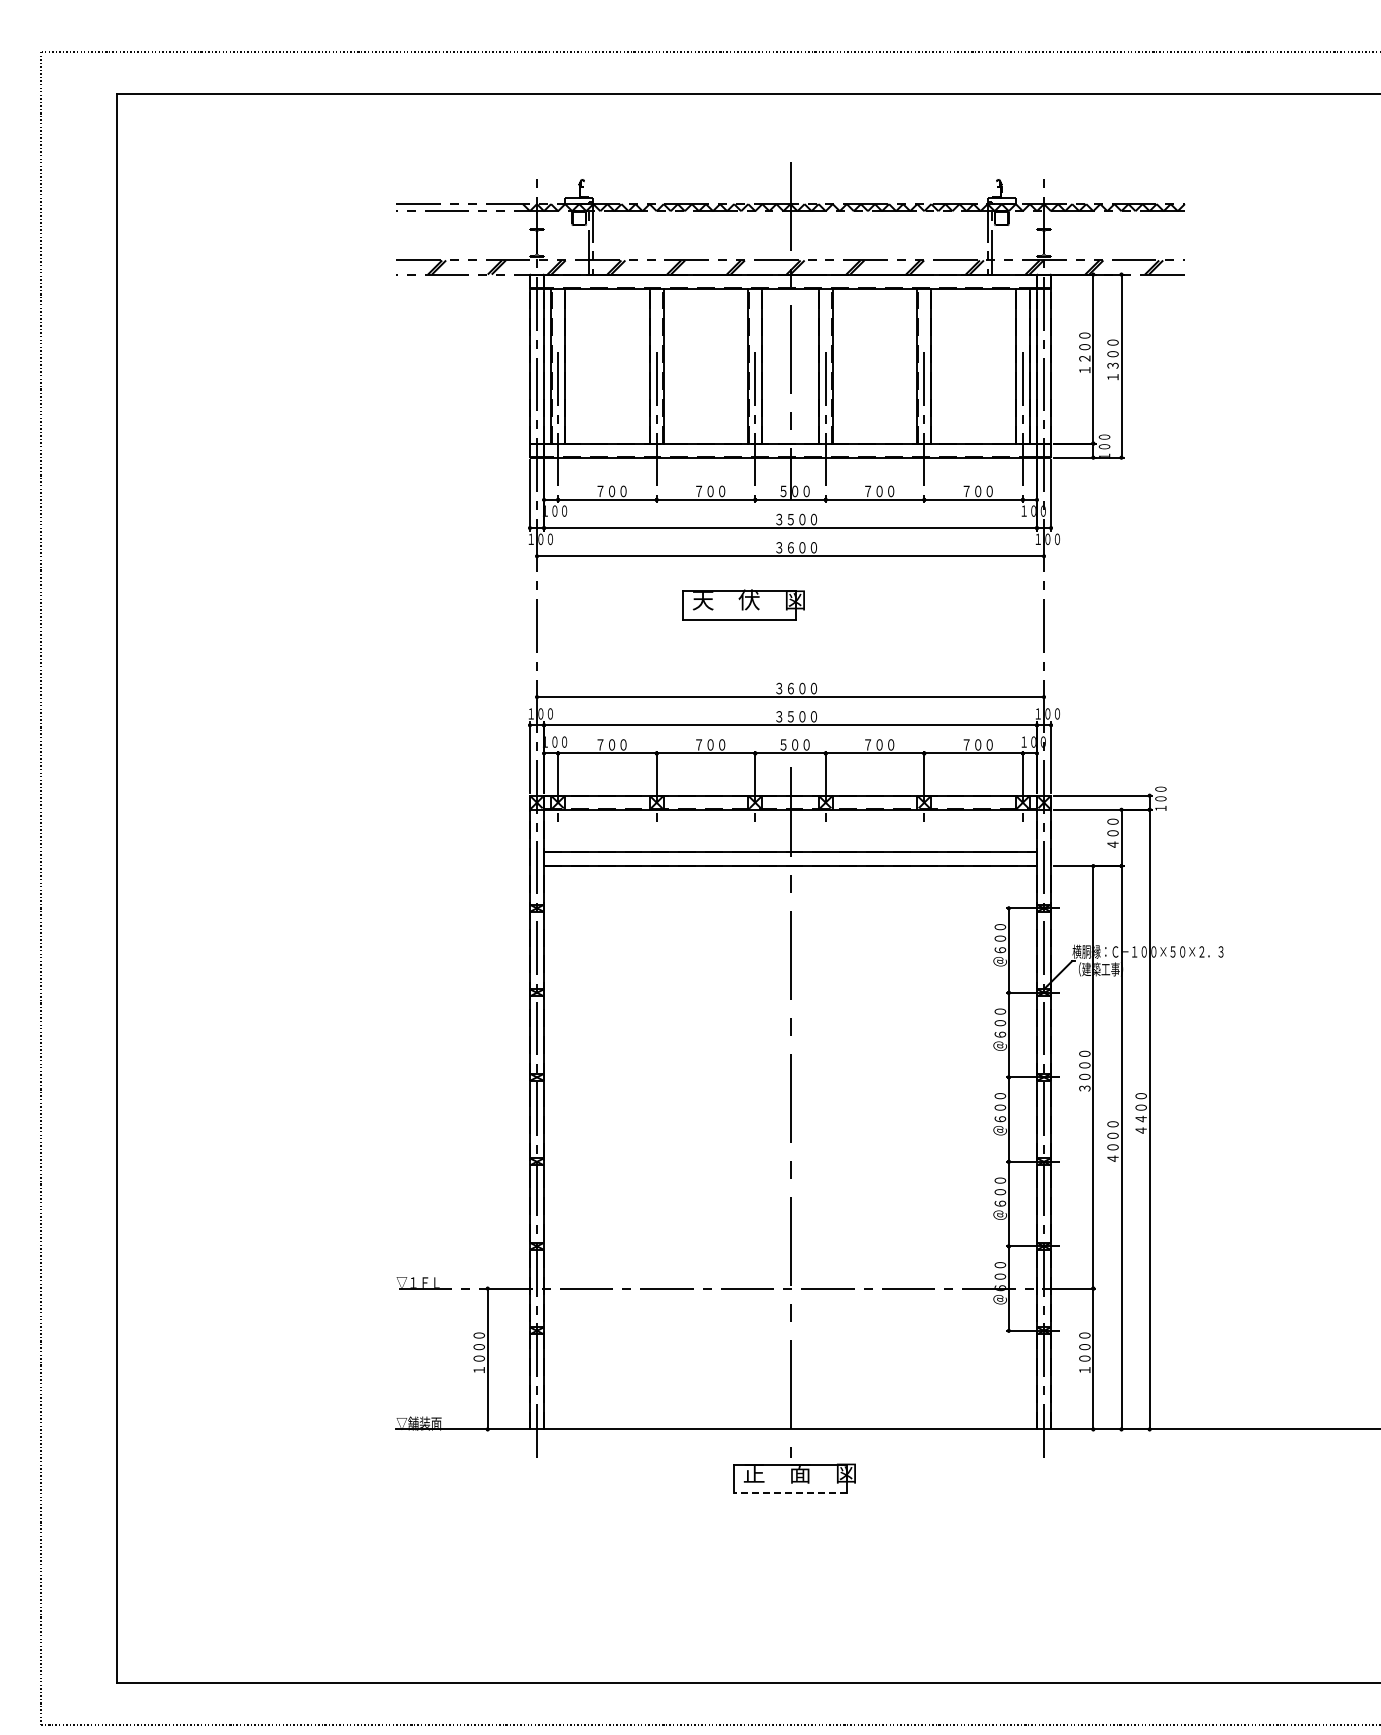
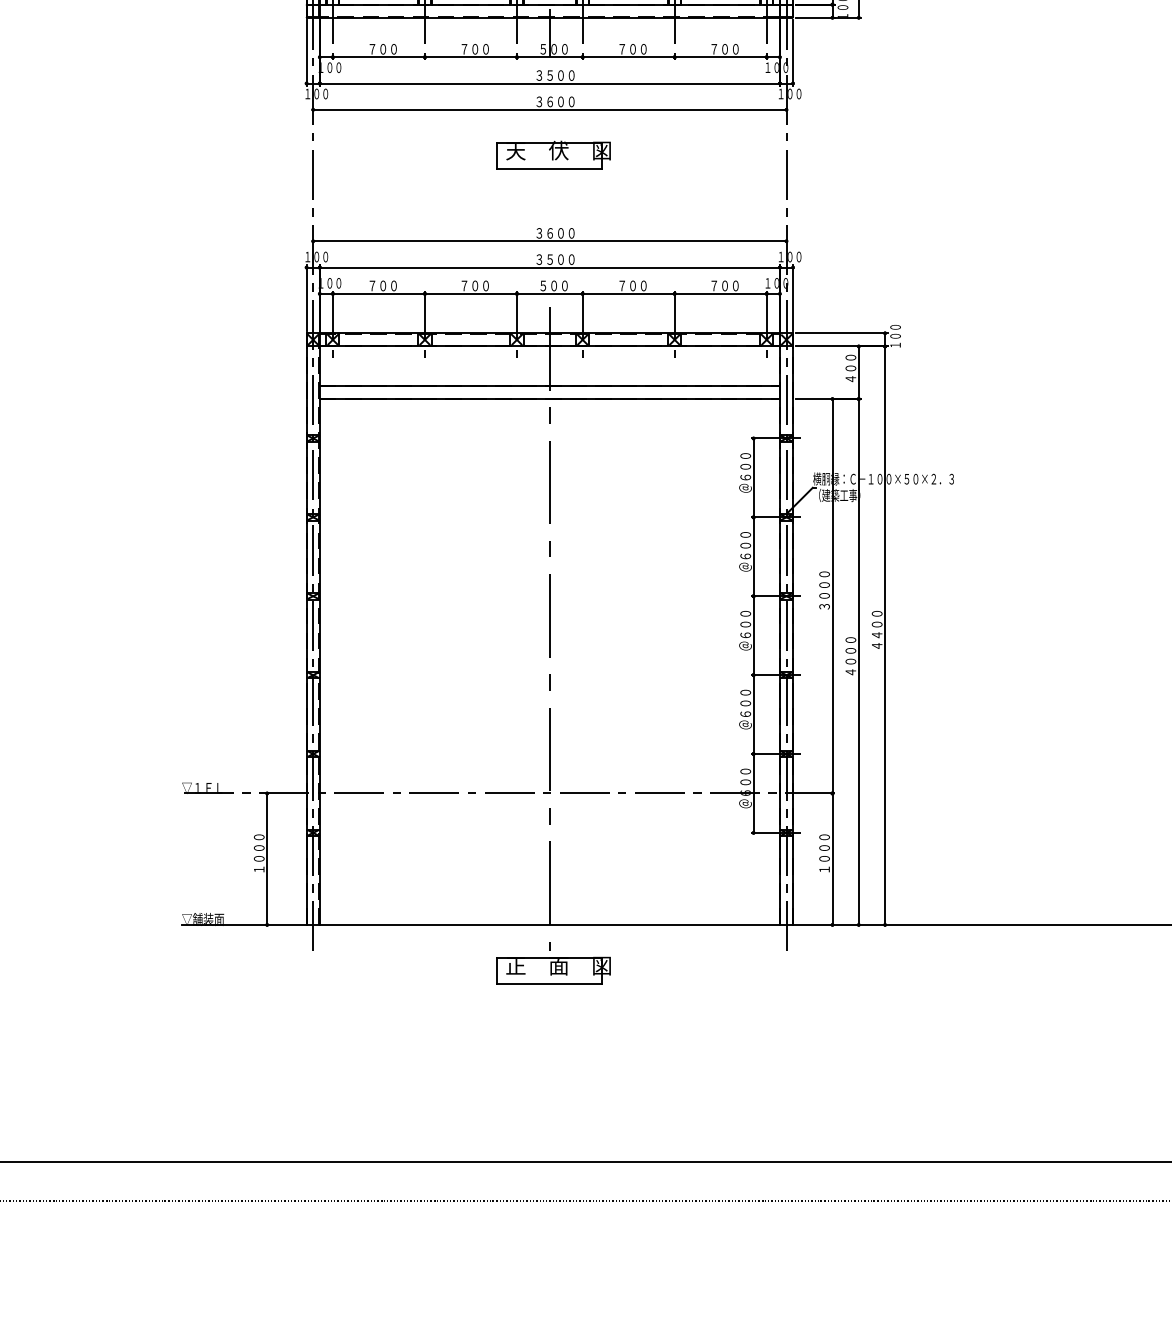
part: (743, 604) -> (553, 154), moved
line: (790, 1492) -> (549, 983), dashed -> solid

